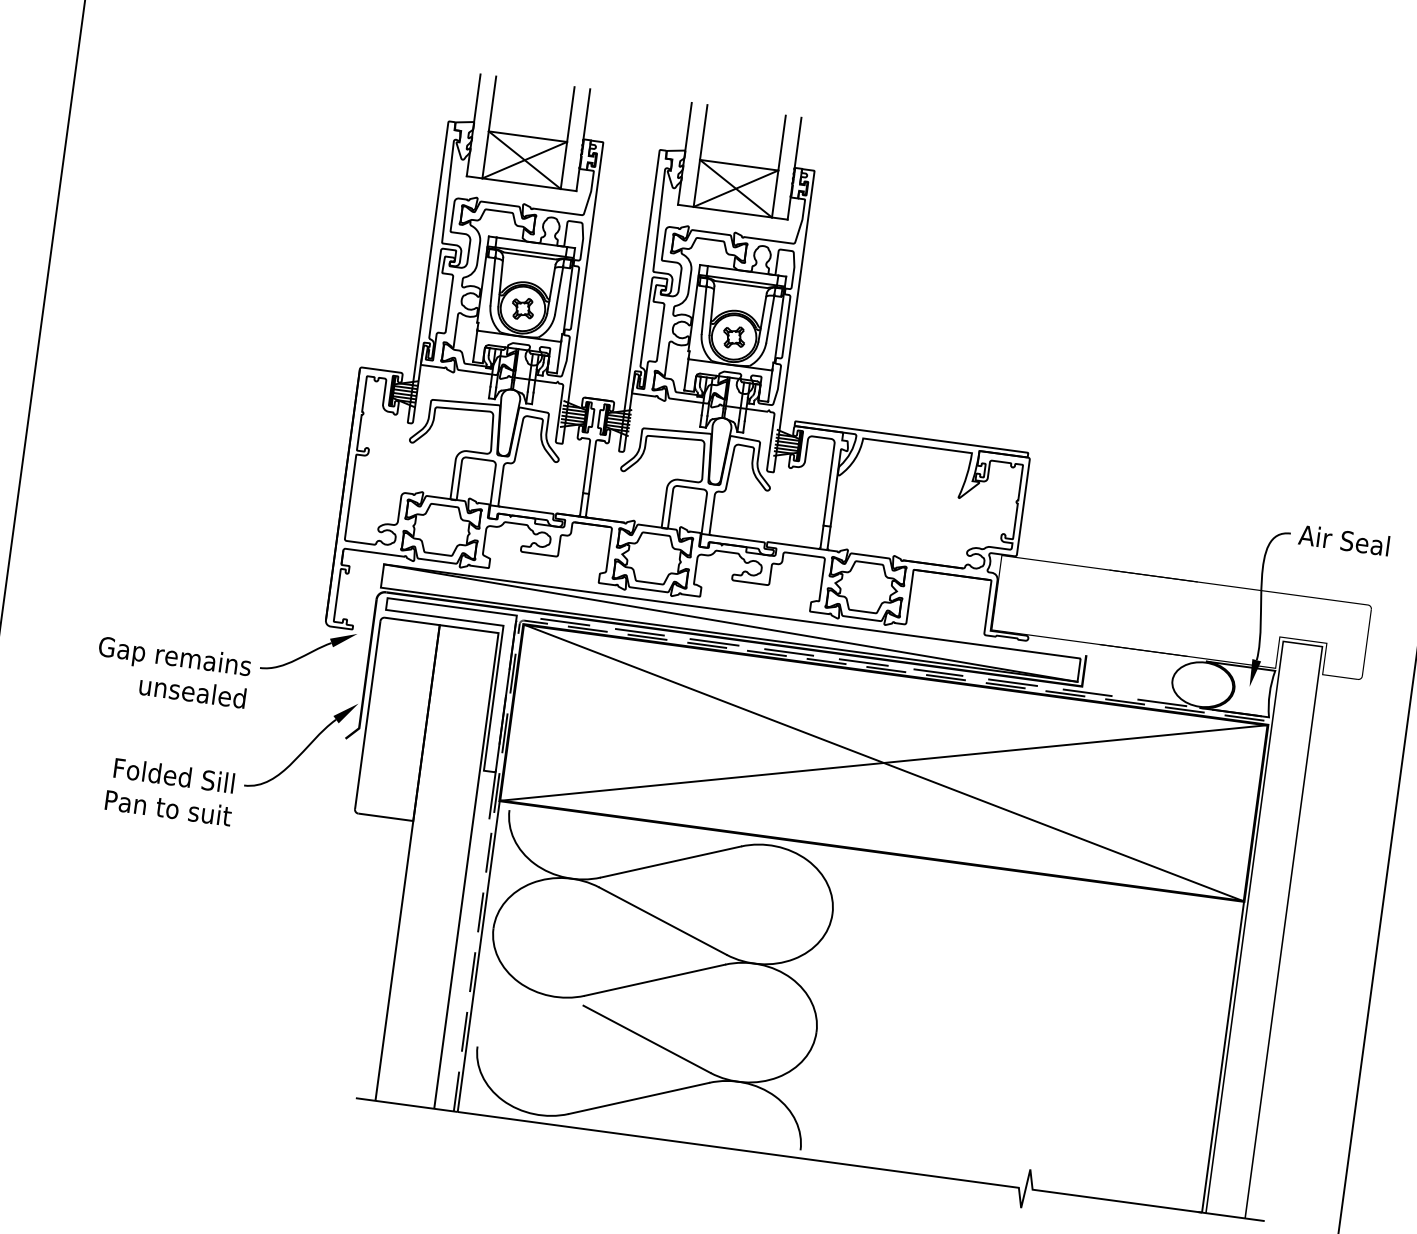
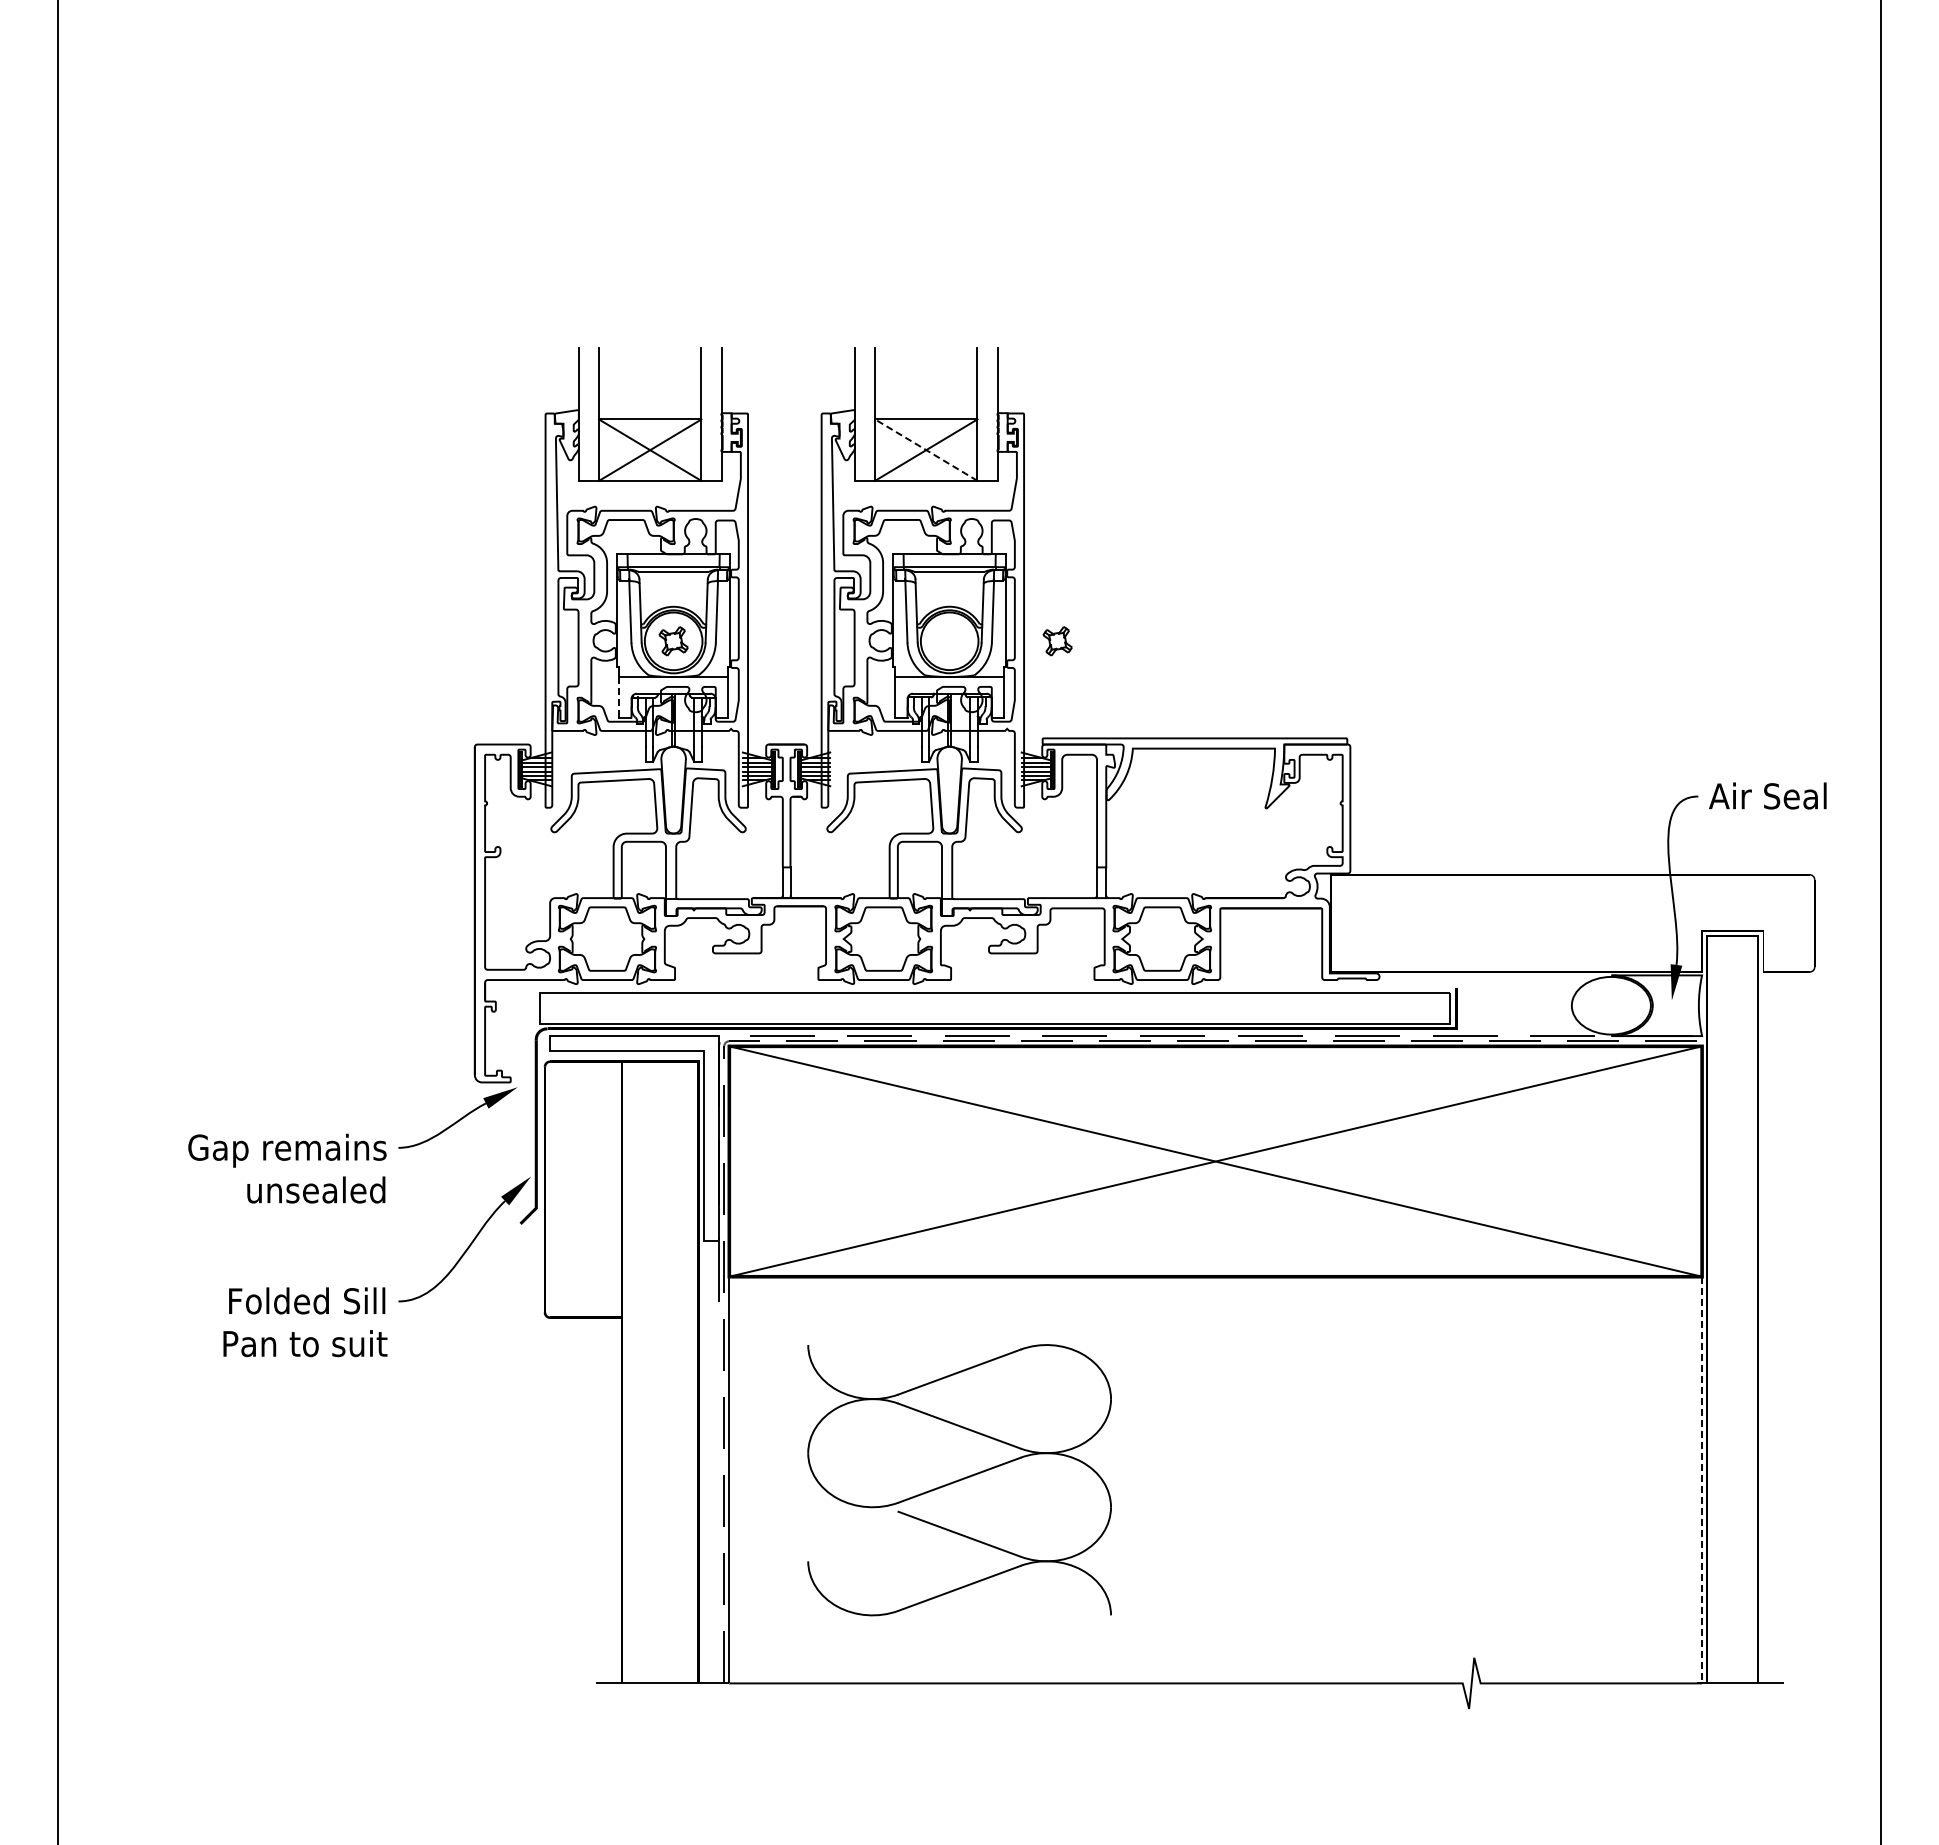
line: (736, 189) -> (926, 450), solid -> dashed
part: (733, 337) -> (1057, 641), moved
line: (474, 346) -> (618, 697), solid -> dashed
line: (730, 623) -> (994, 1008), removed
part: (654, 980) -> (959, 1480), size x0.7
line: (1223, 1057) -> (1702, 1480), solid -> dashed

